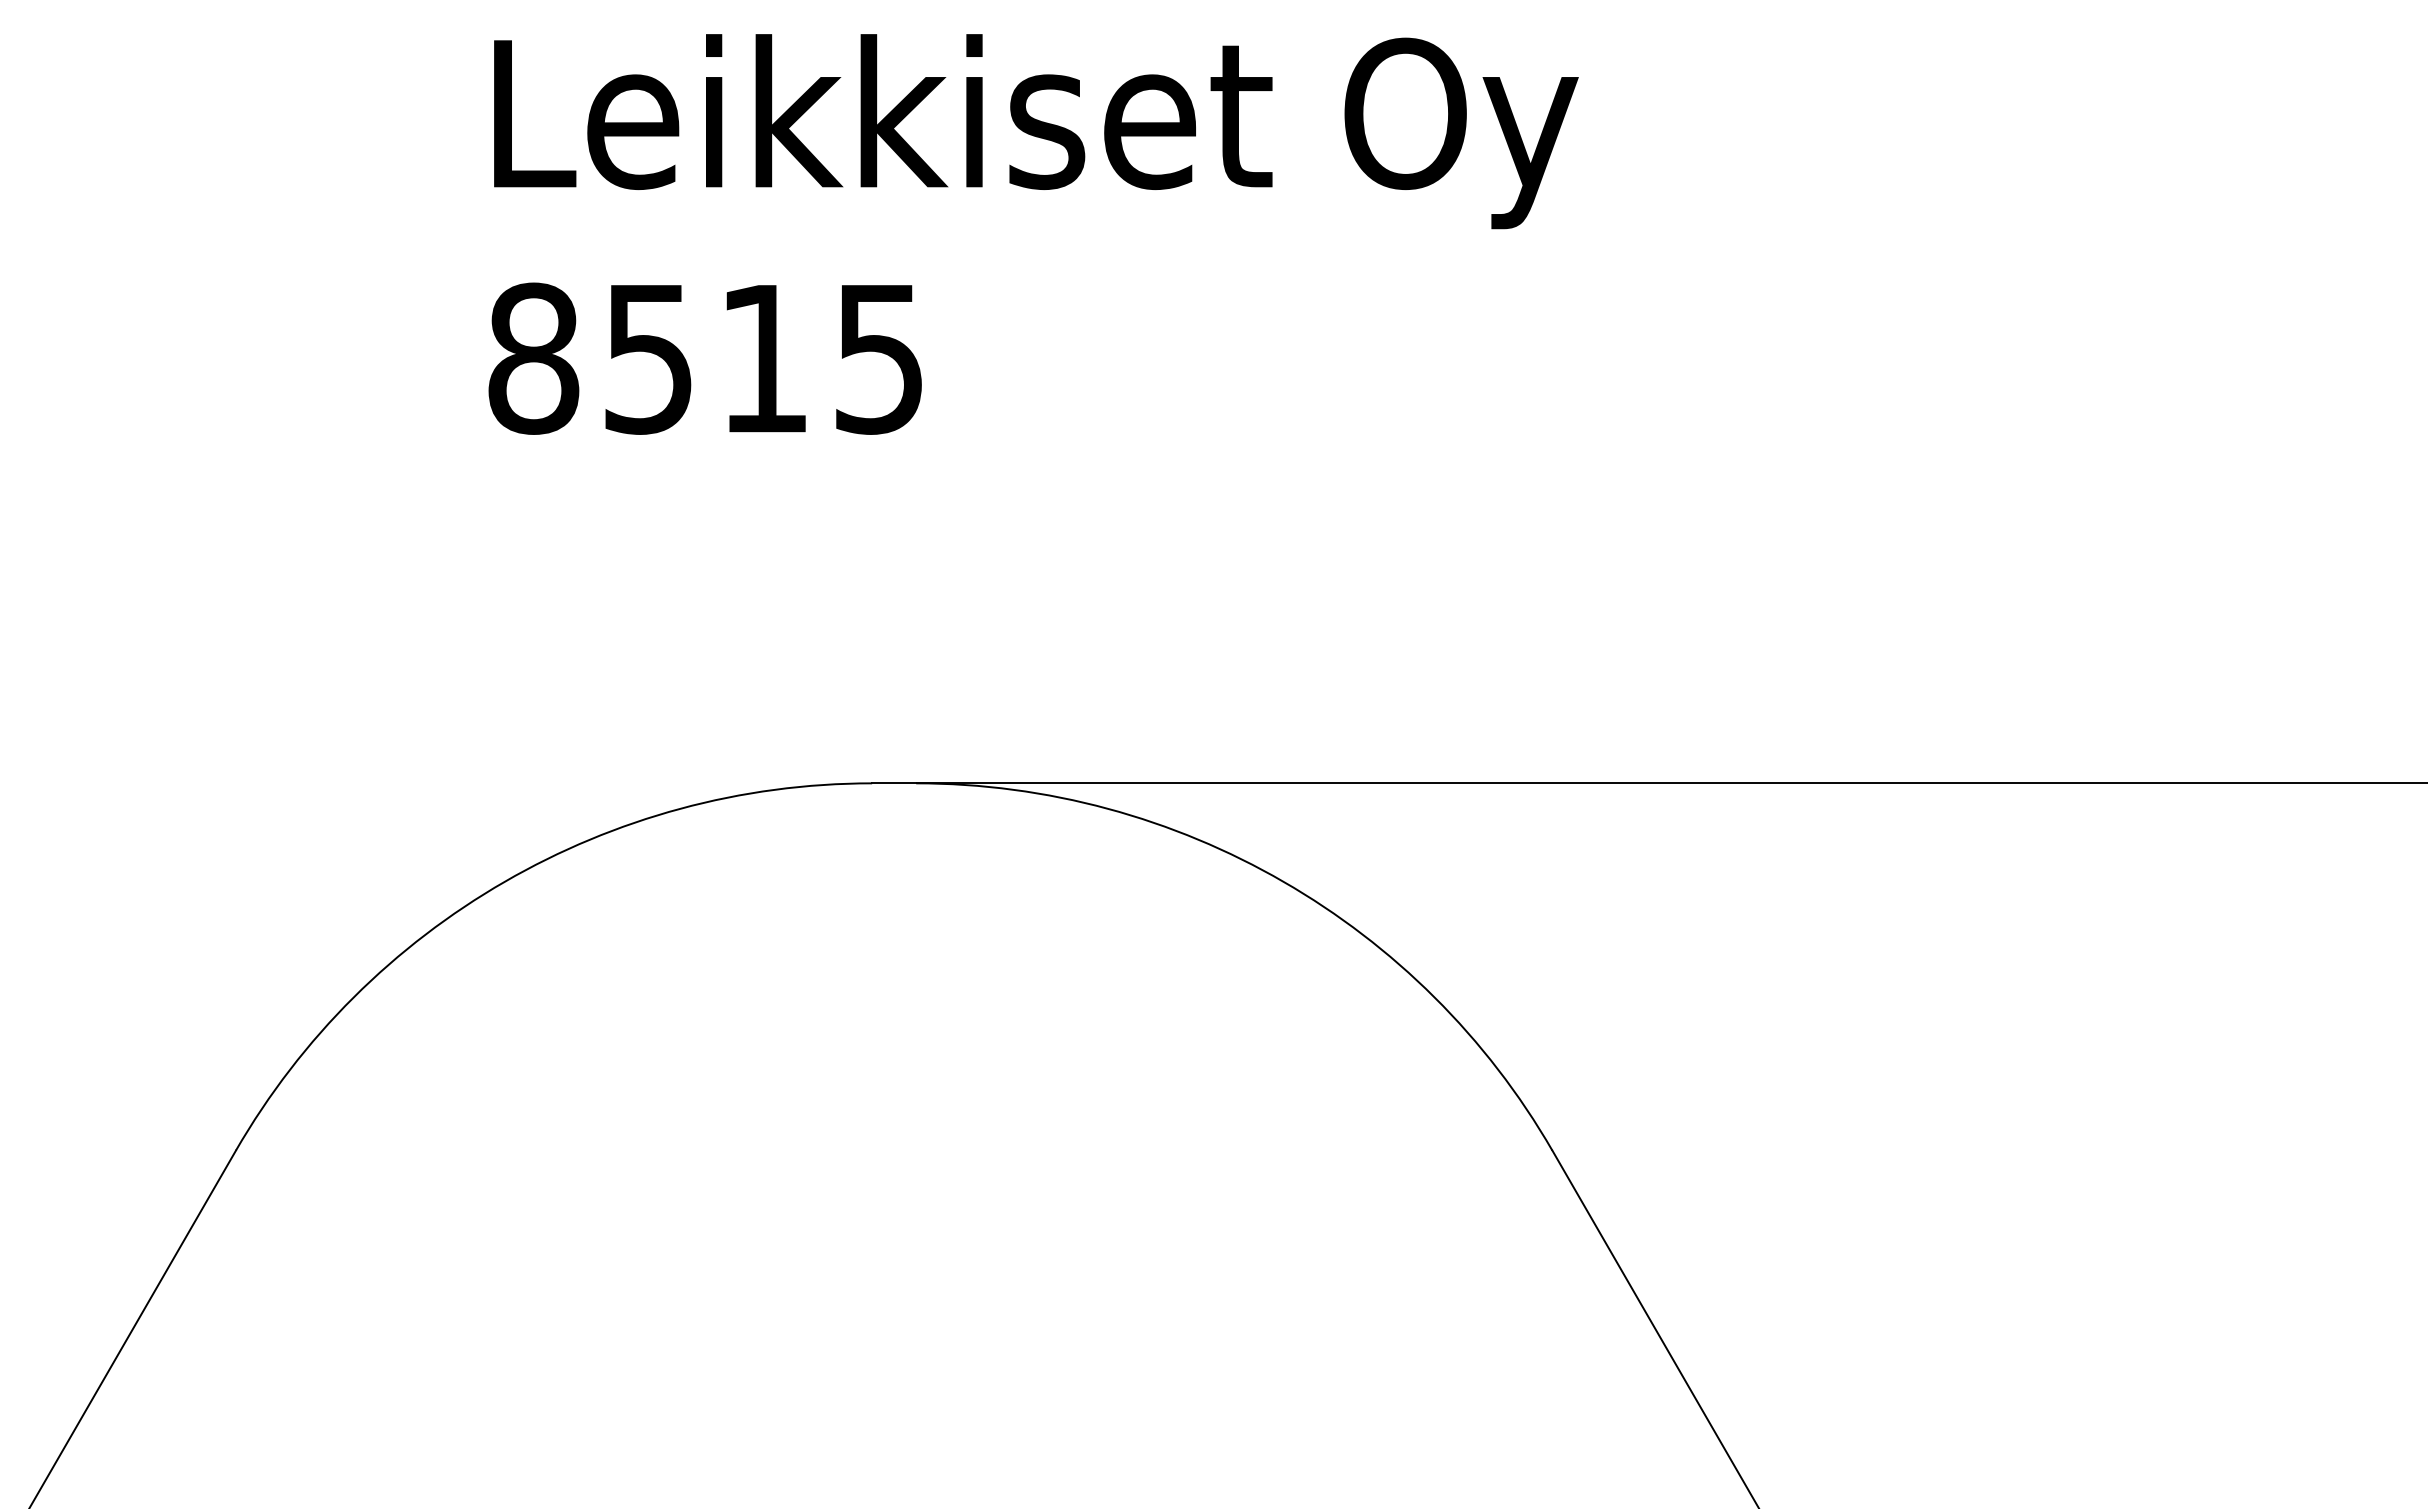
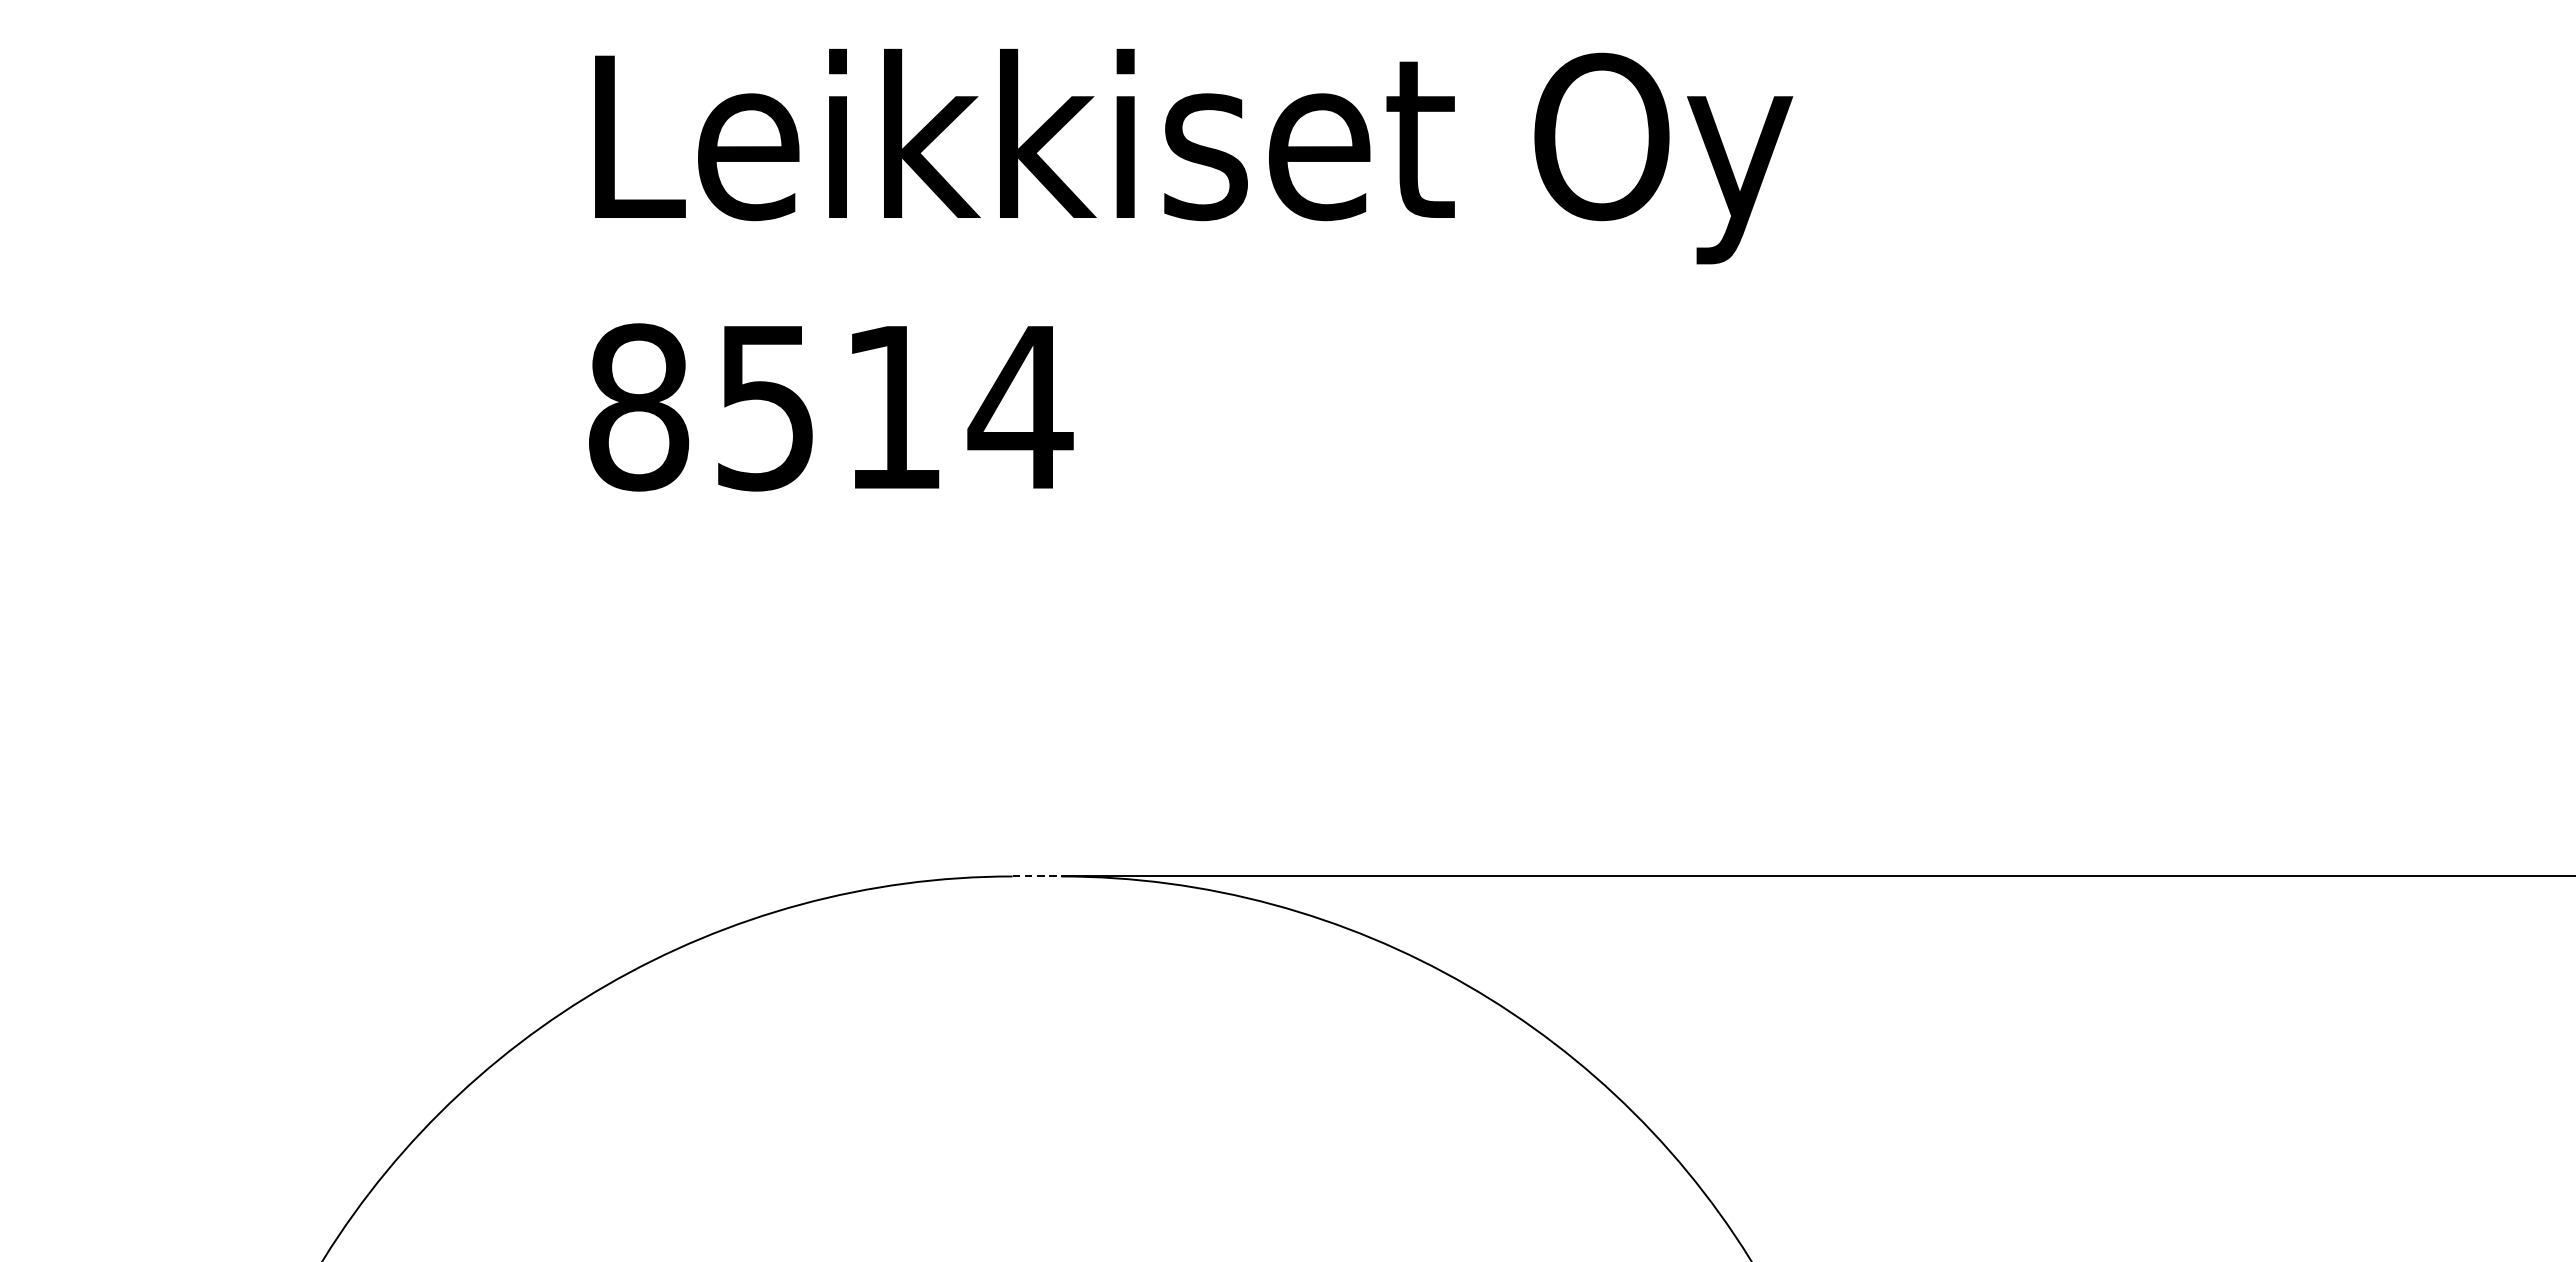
text: (879, 359) -> (1020, 408), 8515 -> 8514
line: (894, 783) -> (1037, 876), solid -> dashed

